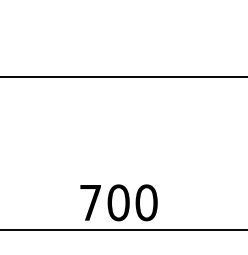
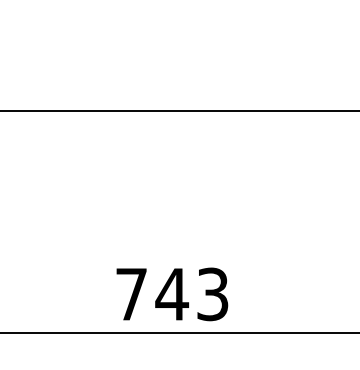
text: (132, 202) -> (192, 293), 700 -> 743

